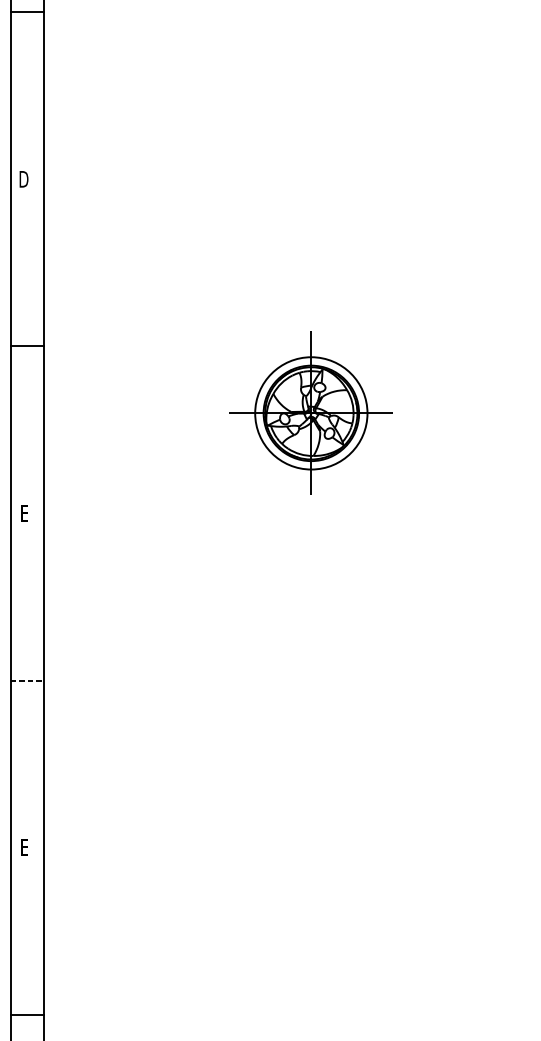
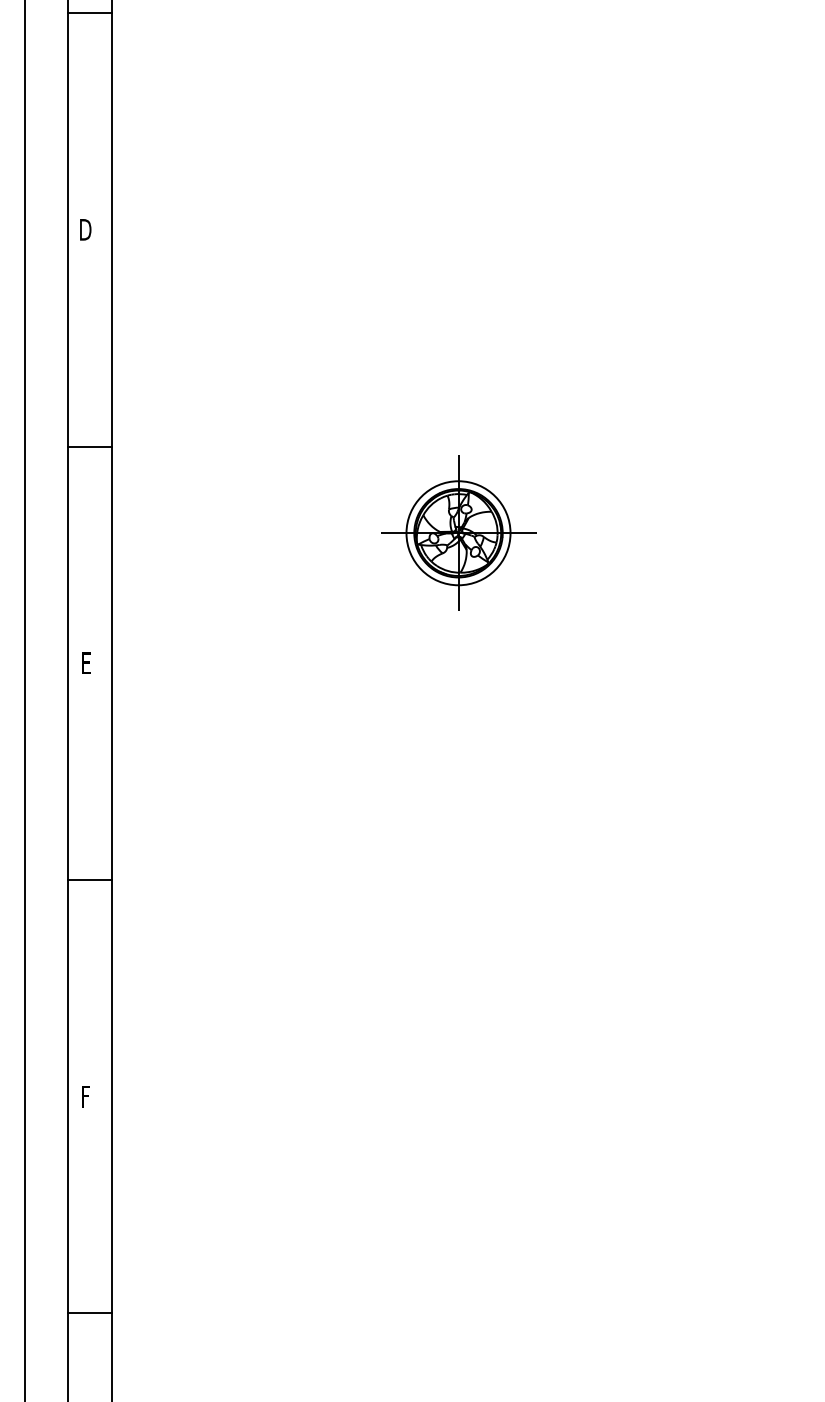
part: (311, 412) -> (458, 532), size x0.71
line: (27, 681) -> (90, 880), dashed -> solid
text: (25, 847) -> (87, 1096), E -> F

